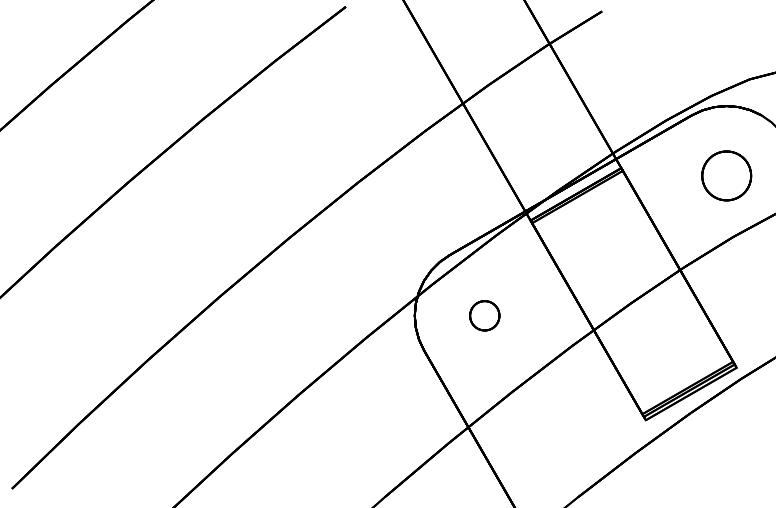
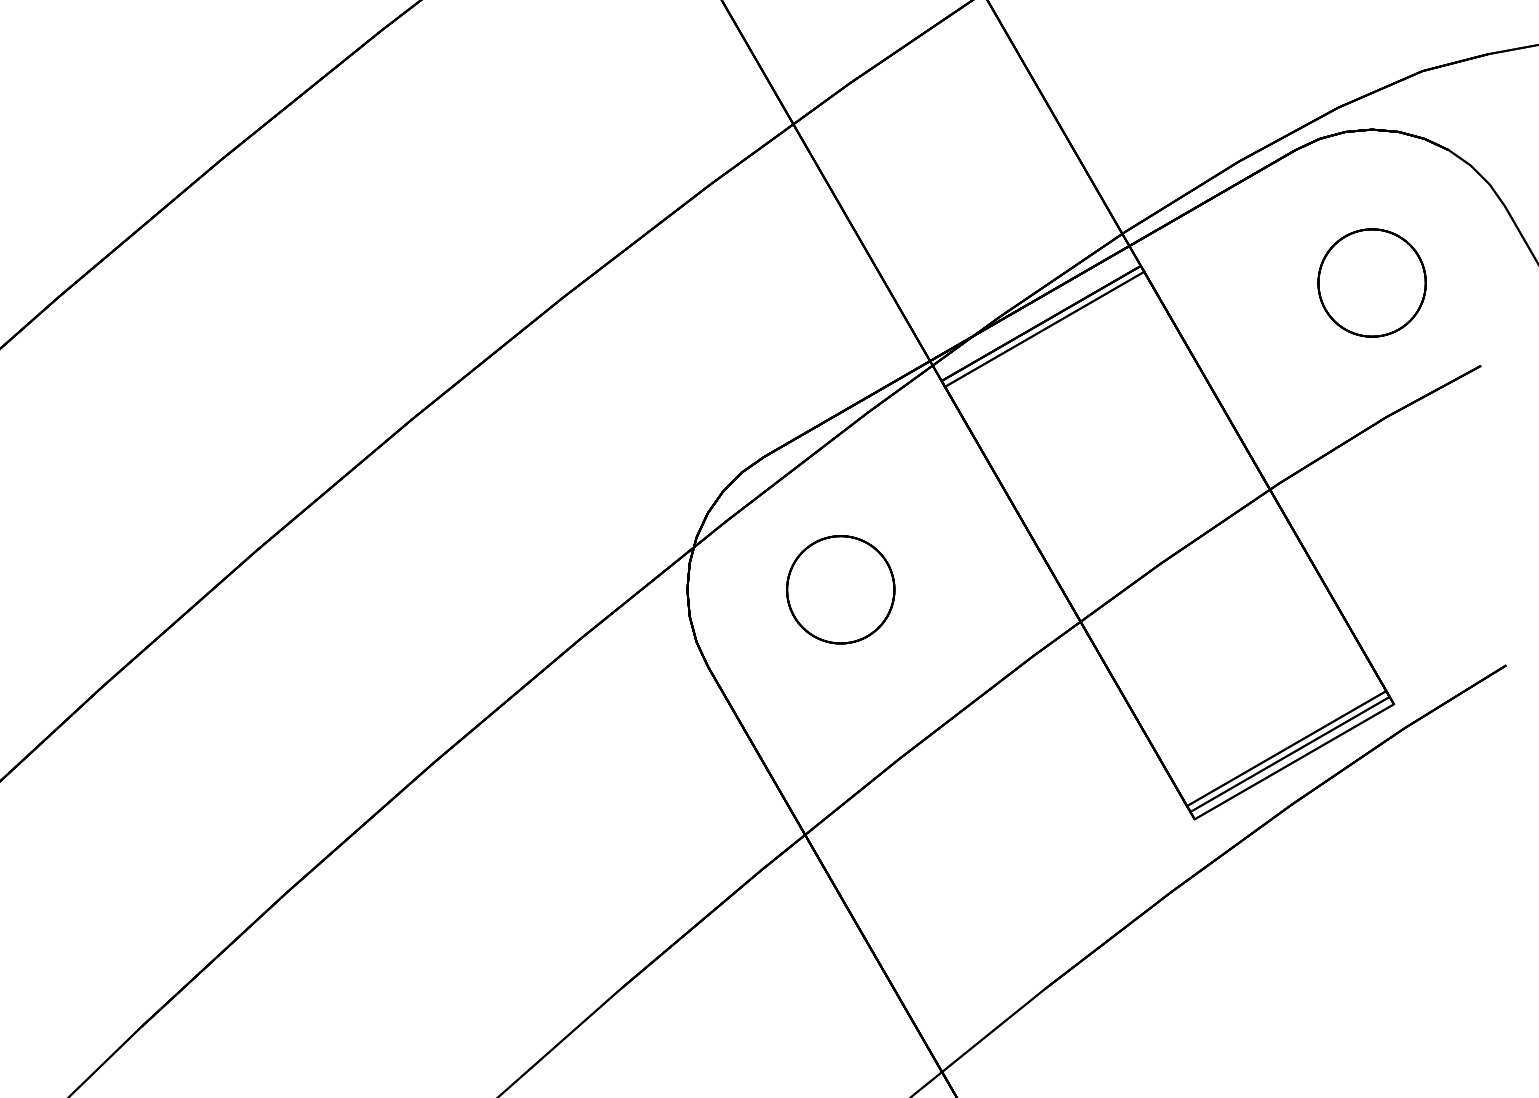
part: (484, 315) -> (840, 589), size x1.67

